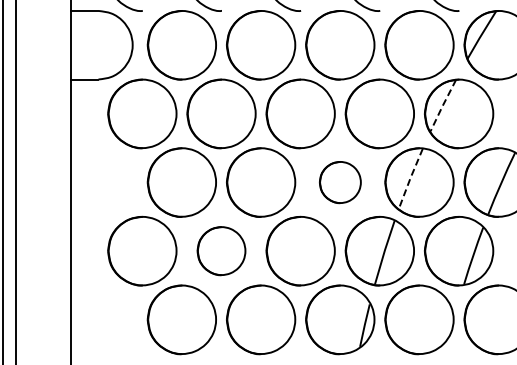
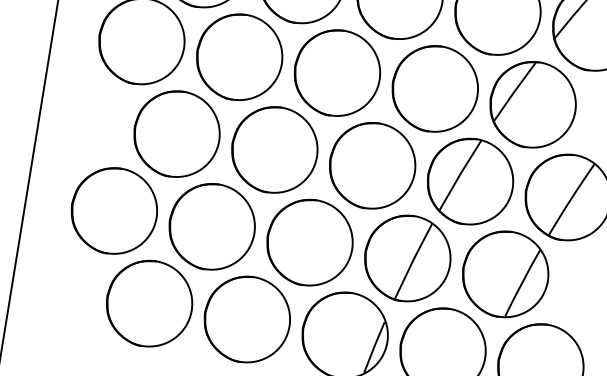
line: (442, 105) -> (514, 91), dashed -> solid
line: (410, 179) -> (459, 176), dashed -> solid
part: (340, 182) -> (372, 165), size x1.67
part: (221, 250) -> (212, 226), size x1.43

